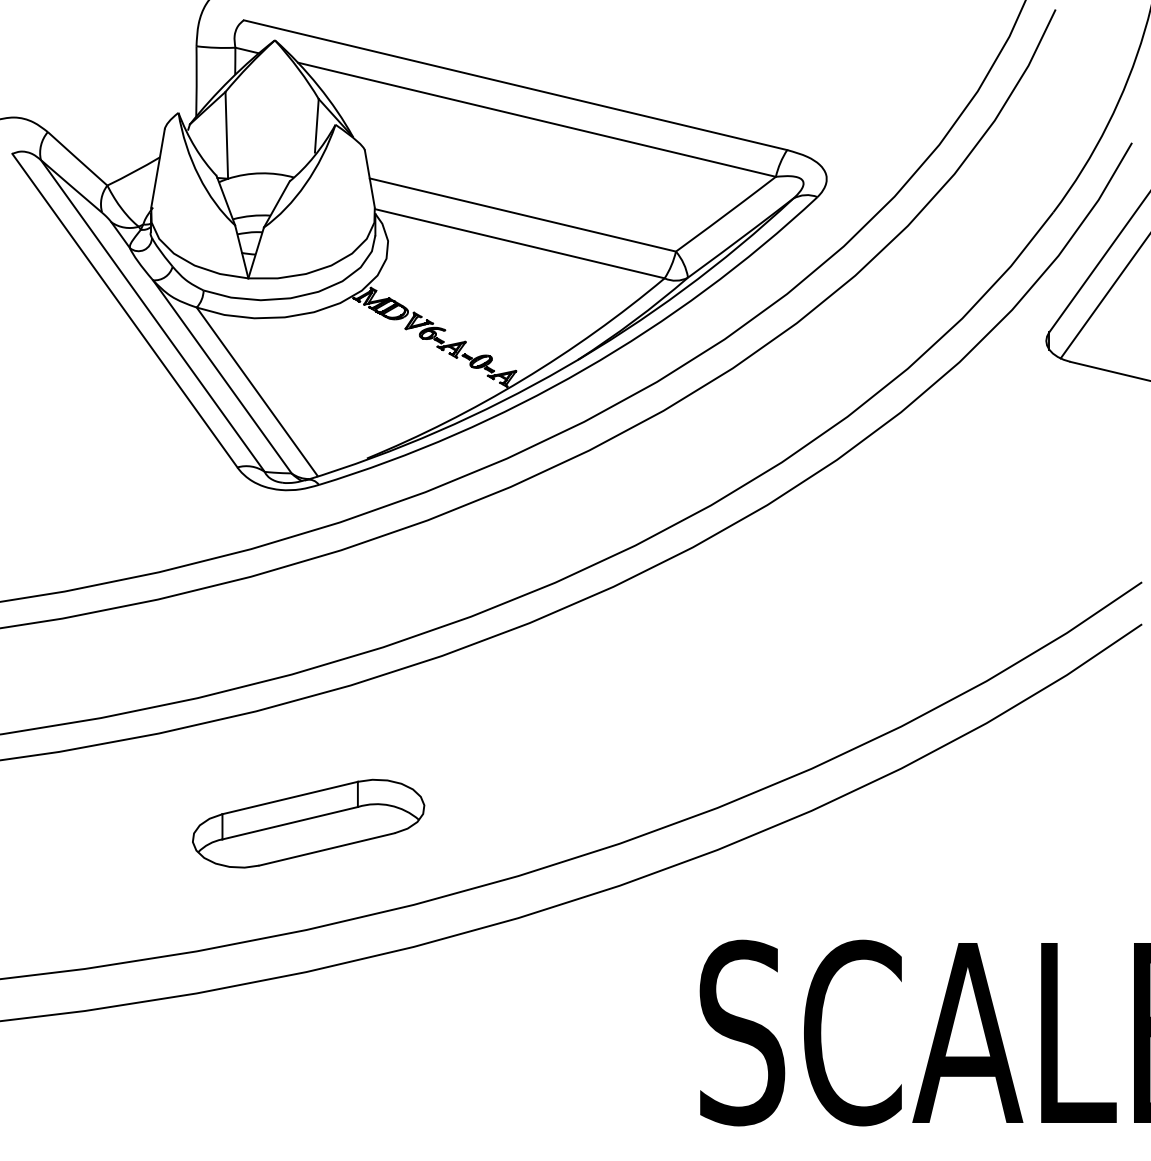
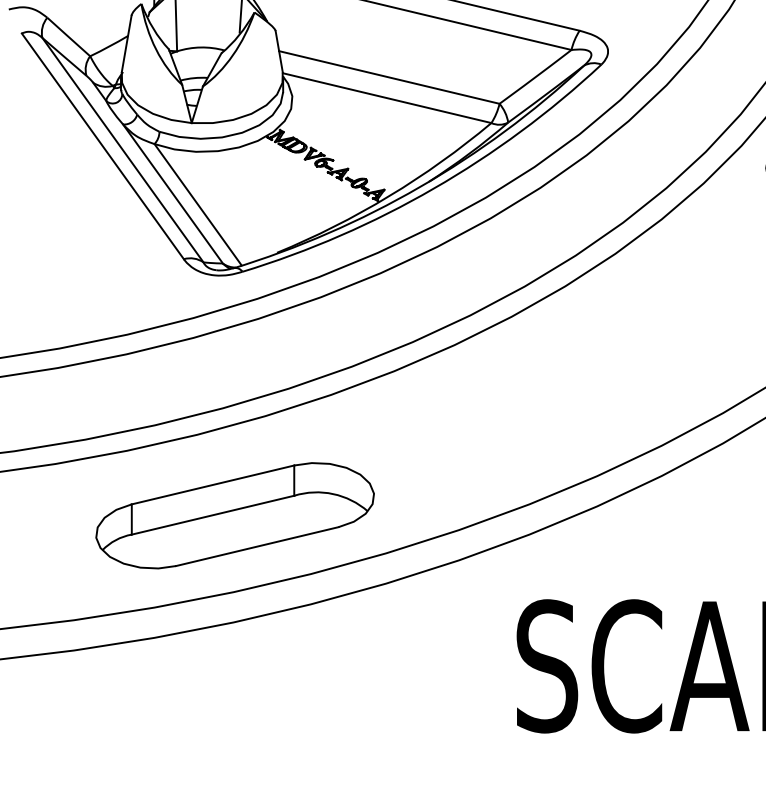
part: (308, 823) -> (235, 515), size x1.67

